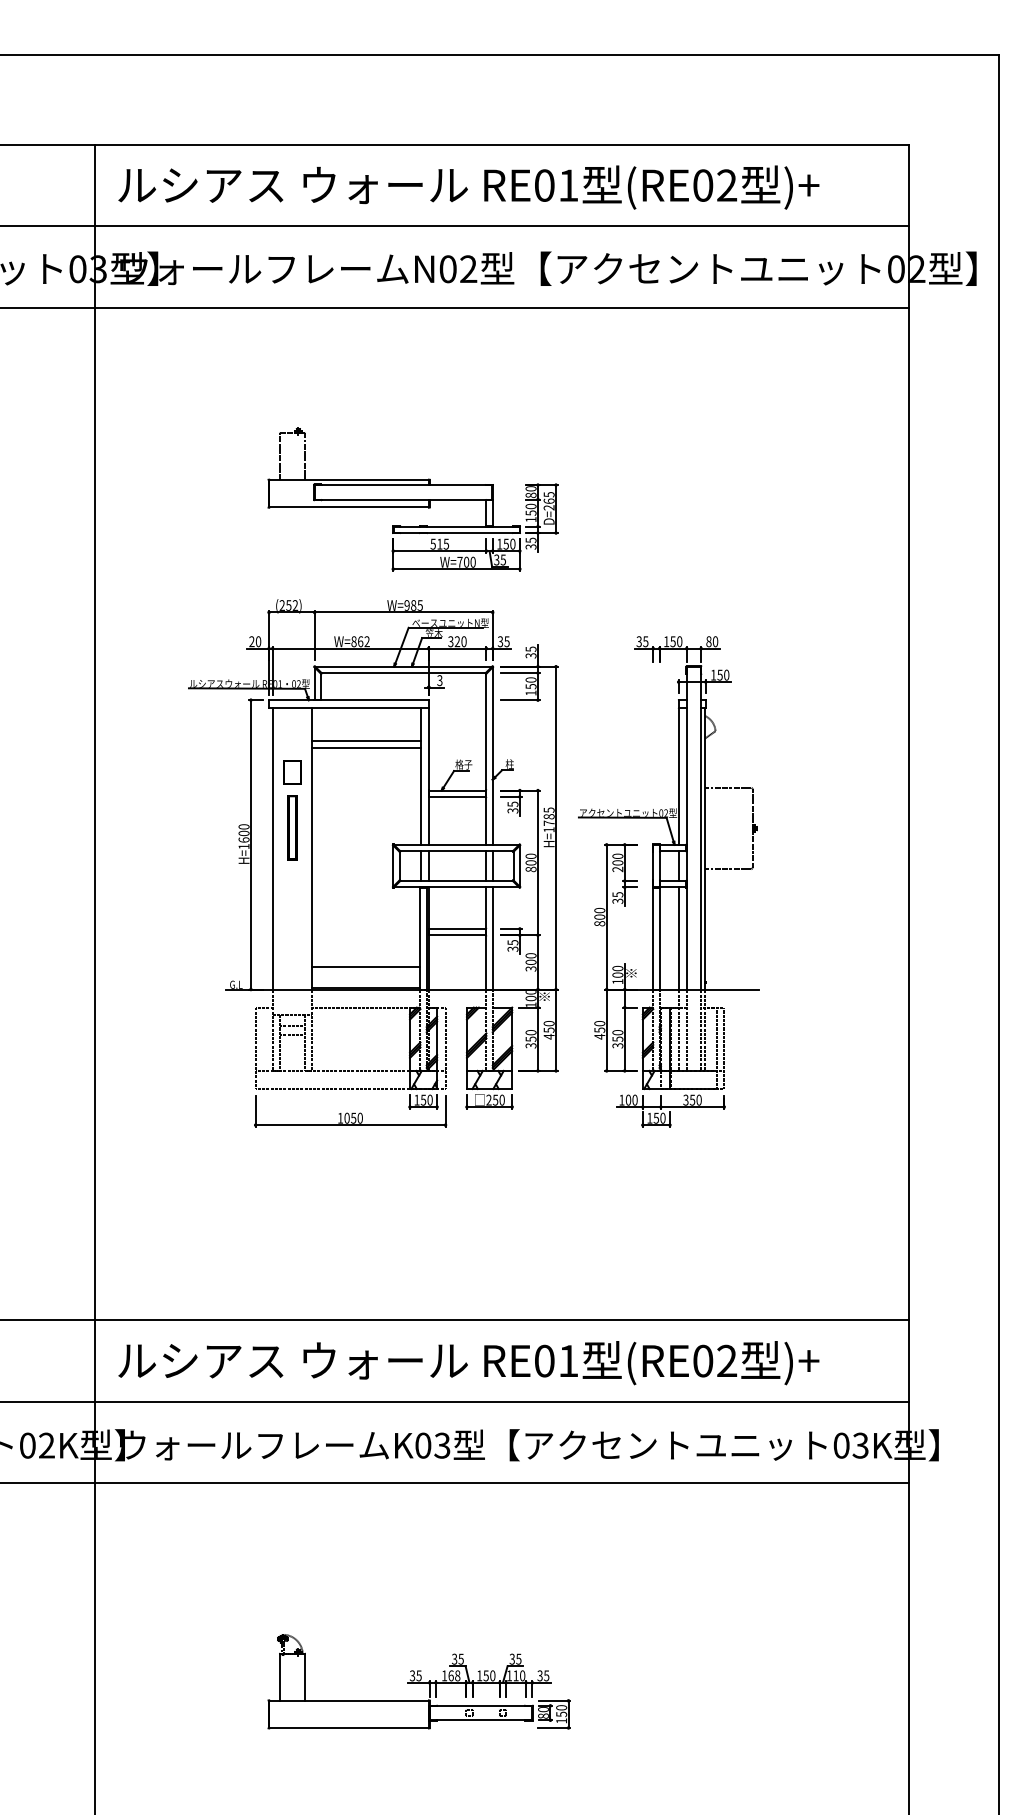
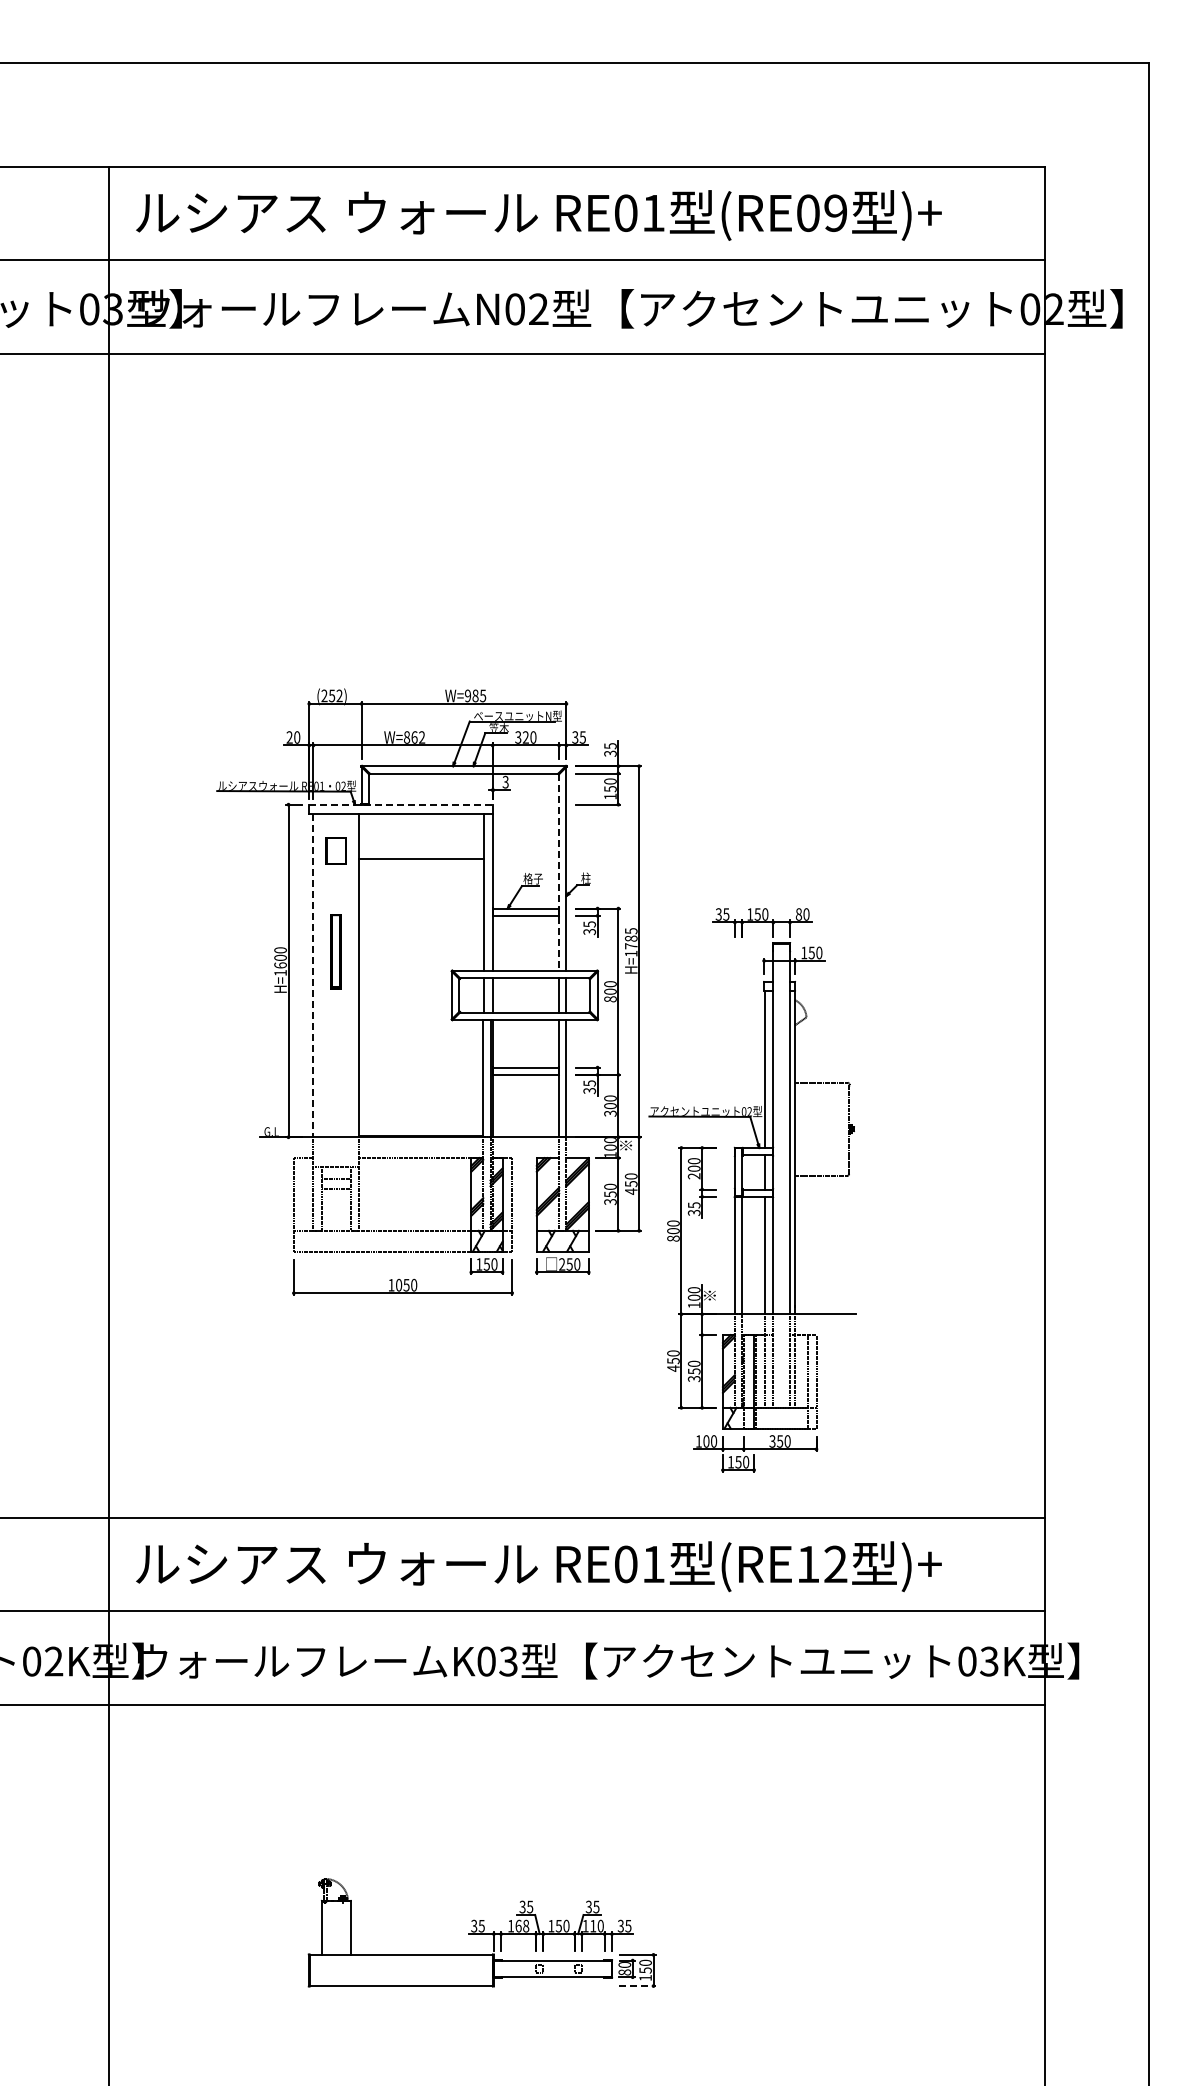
text: (726, 185) -> (835, 213), (RE02 -> (RE09
part: (412, 499) -> (474, 573), removed
line: (349, 700) -> (401, 804), solid -> dashed
line: (365, 741) -> (420, 852), removed
line: (486, 760) -> (559, 873), solid -> dashed
part: (291, 772) -> (335, 850), moved
line: (272, 848) -> (313, 975), solid -> dashed
part: (668, 881) -> (752, 1190), moved
line: (365, 966) -> (420, 1110), removed
text: (703, 1361) -> (808, 1564), (RE02 -> (RE12
line: (554, 1728) -> (637, 1986), solid -> dashed

